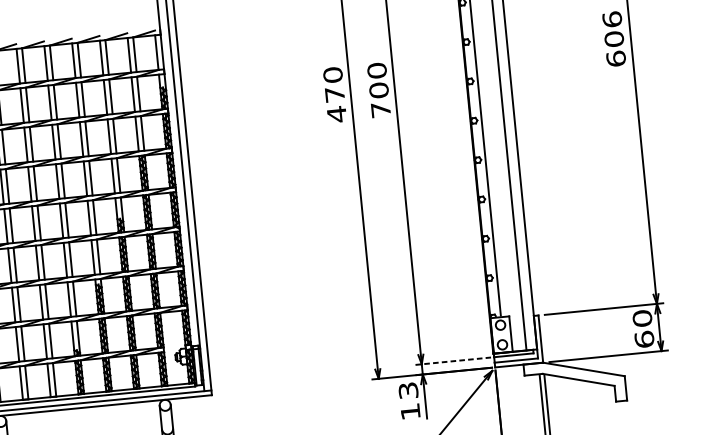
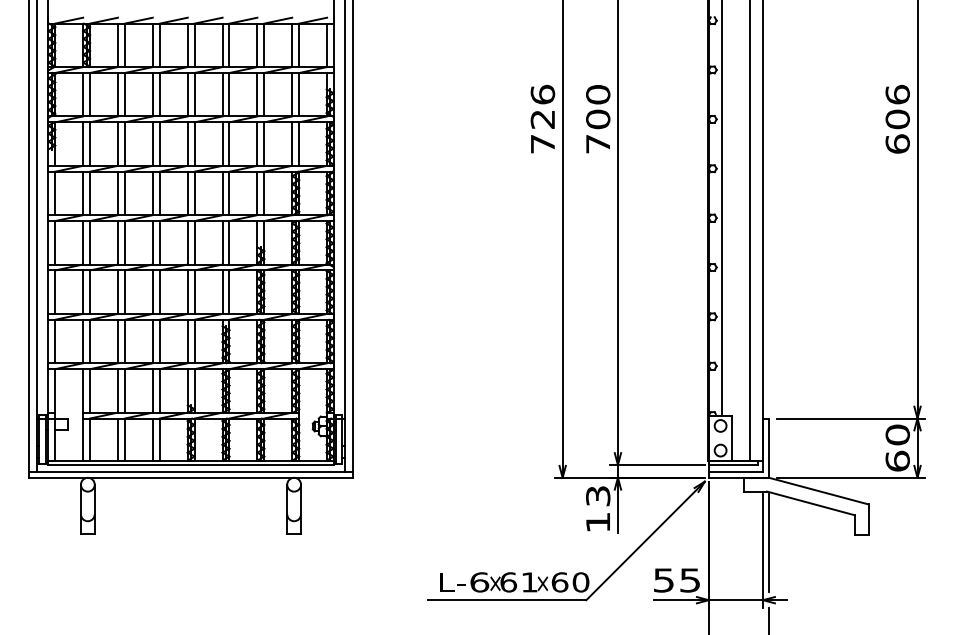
text: (614, 38) -> (897, 118), moved
text: (334, 94) -> (542, 119), 470 -> 726
line: (453, 360) -> (657, 464), dashed -> solid

